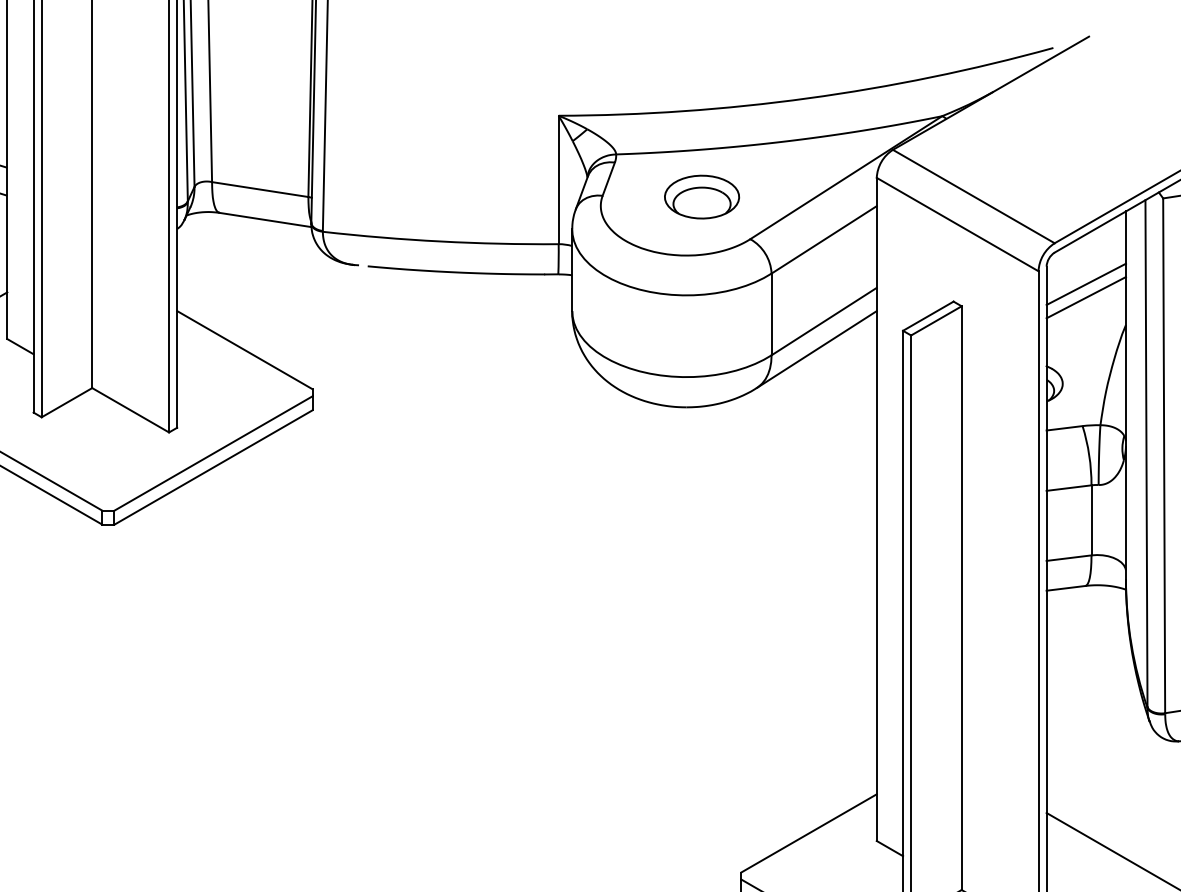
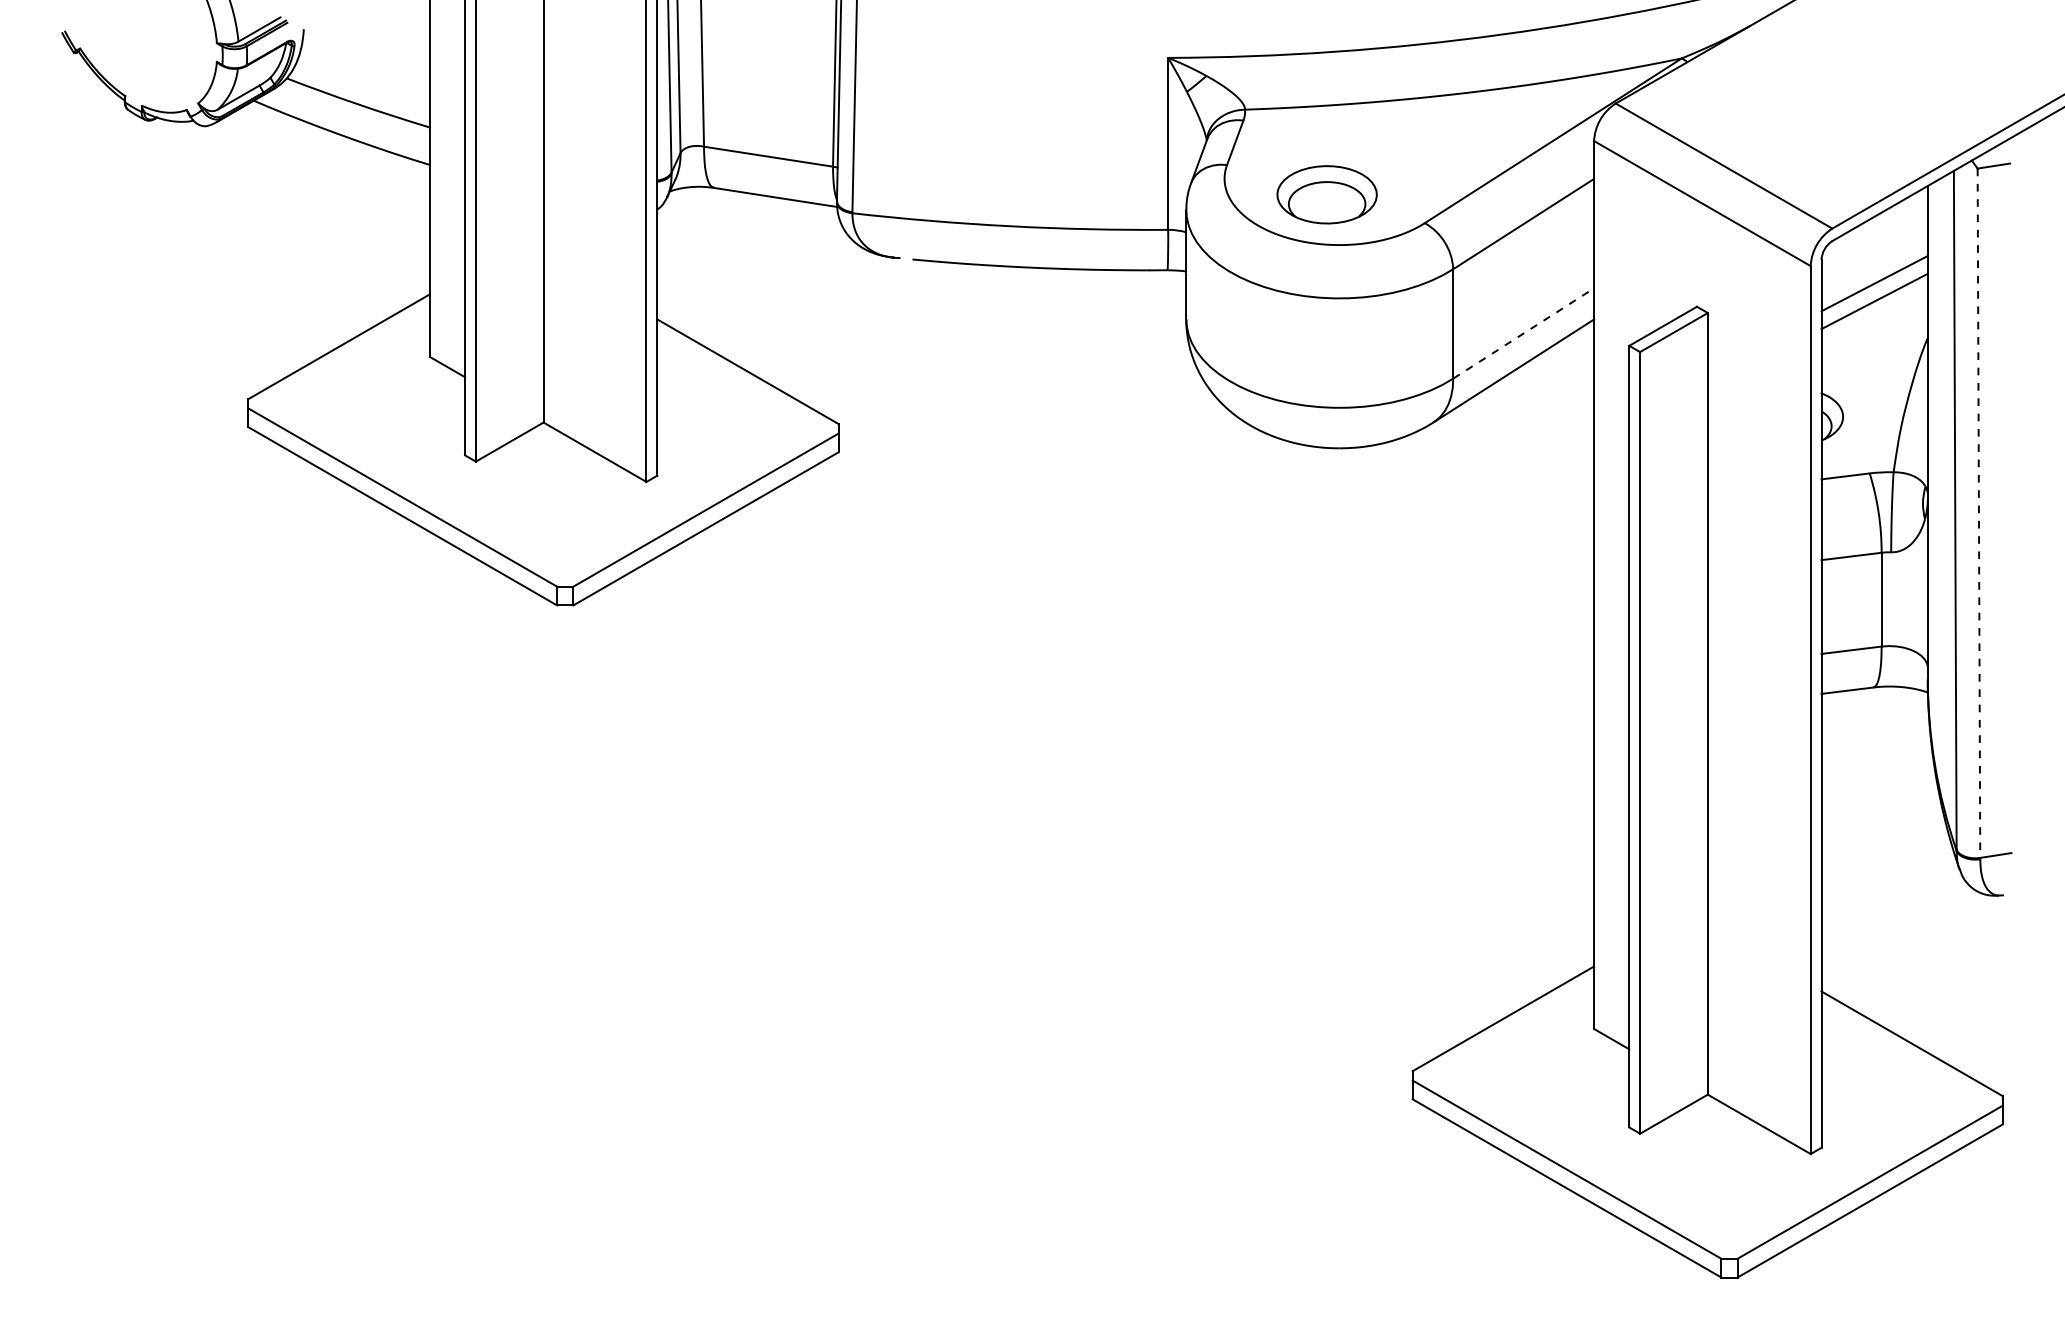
part: (701, 196) -> (1326, 194), moved
line: (824, 321) -> (1523, 333), solid -> dashed
line: (1163, 456) -> (1978, 513), solid -> dashed

